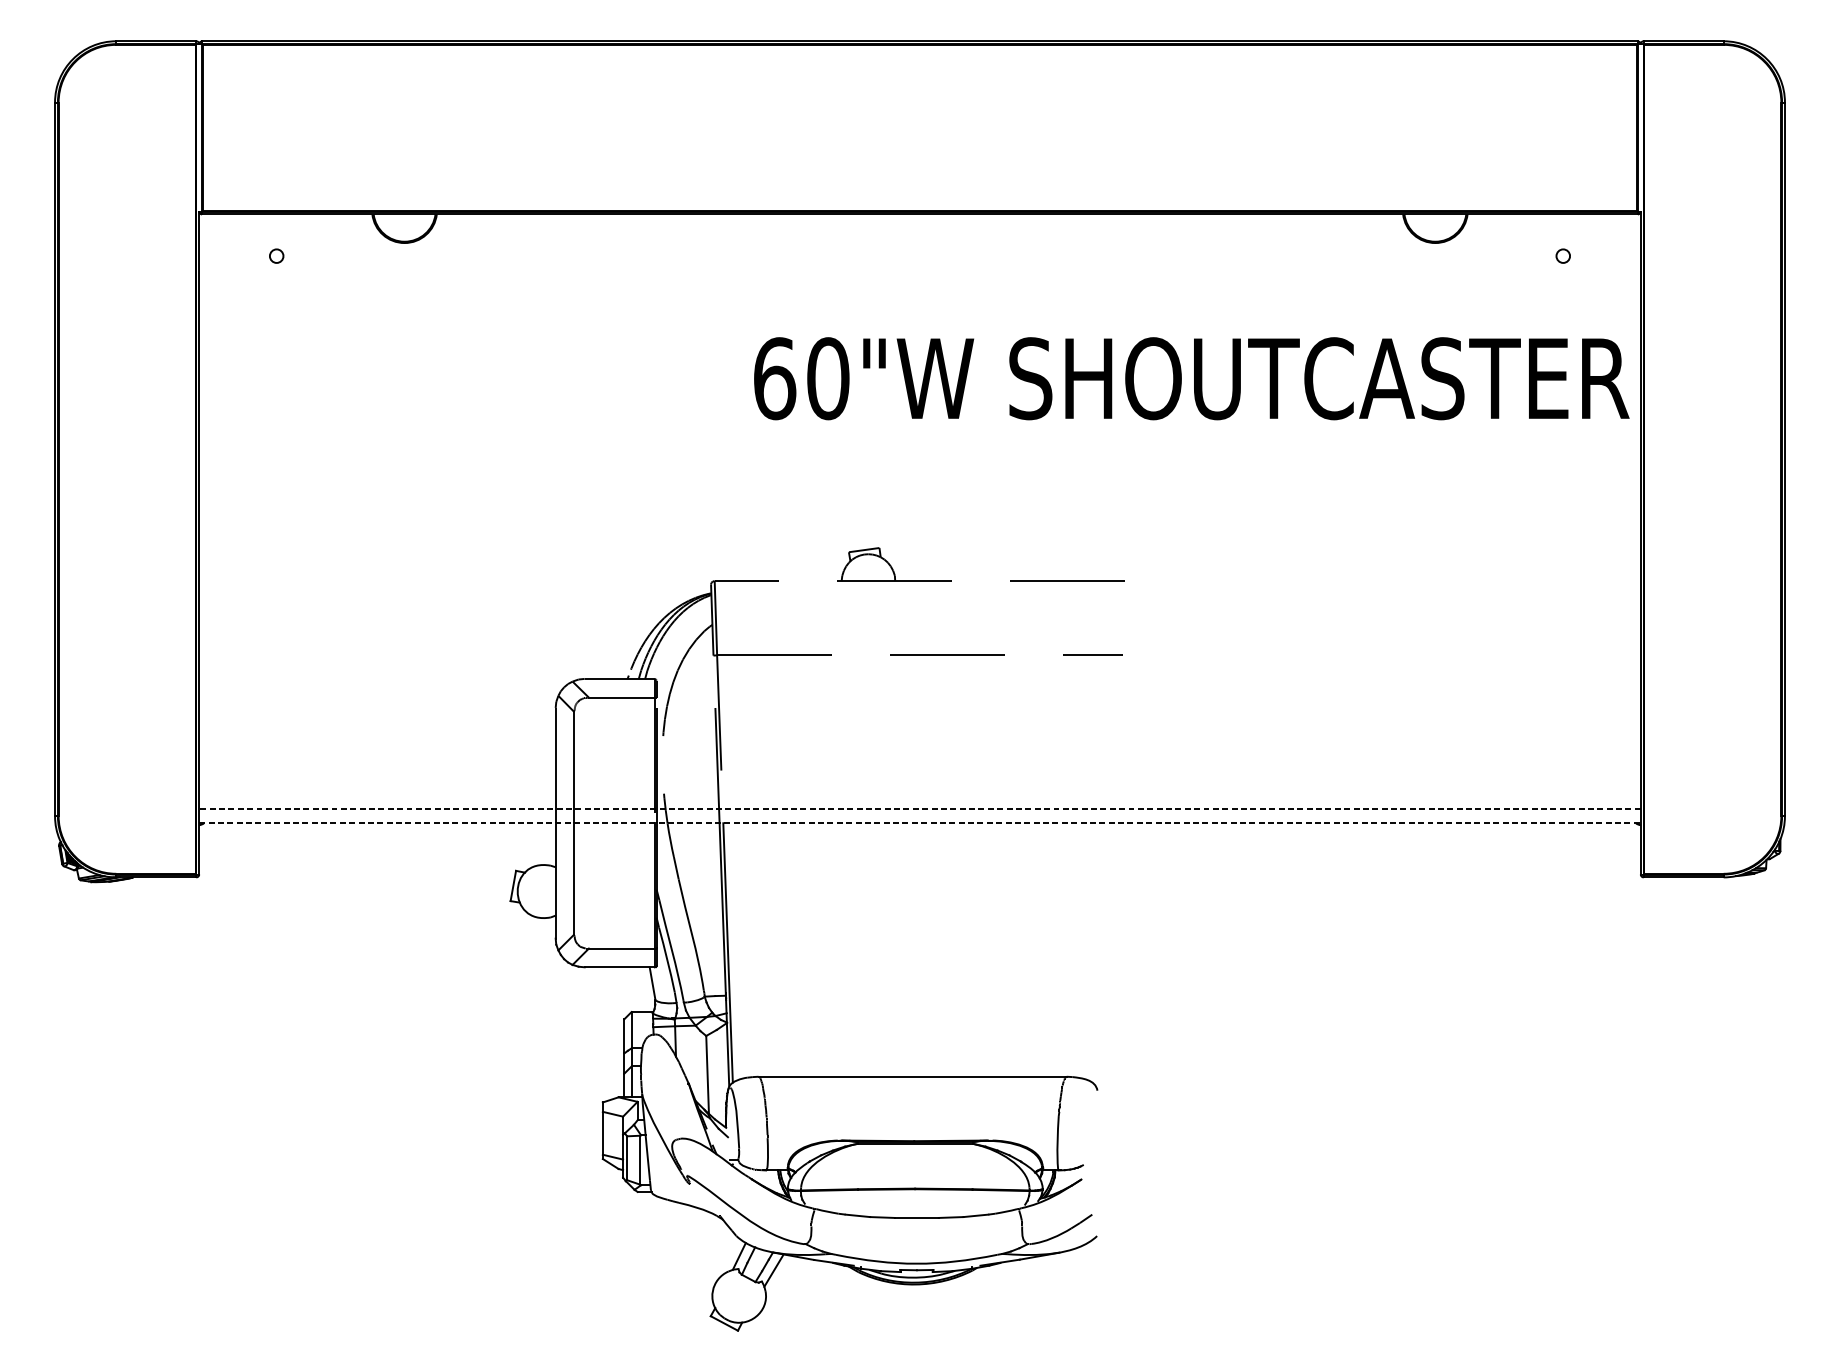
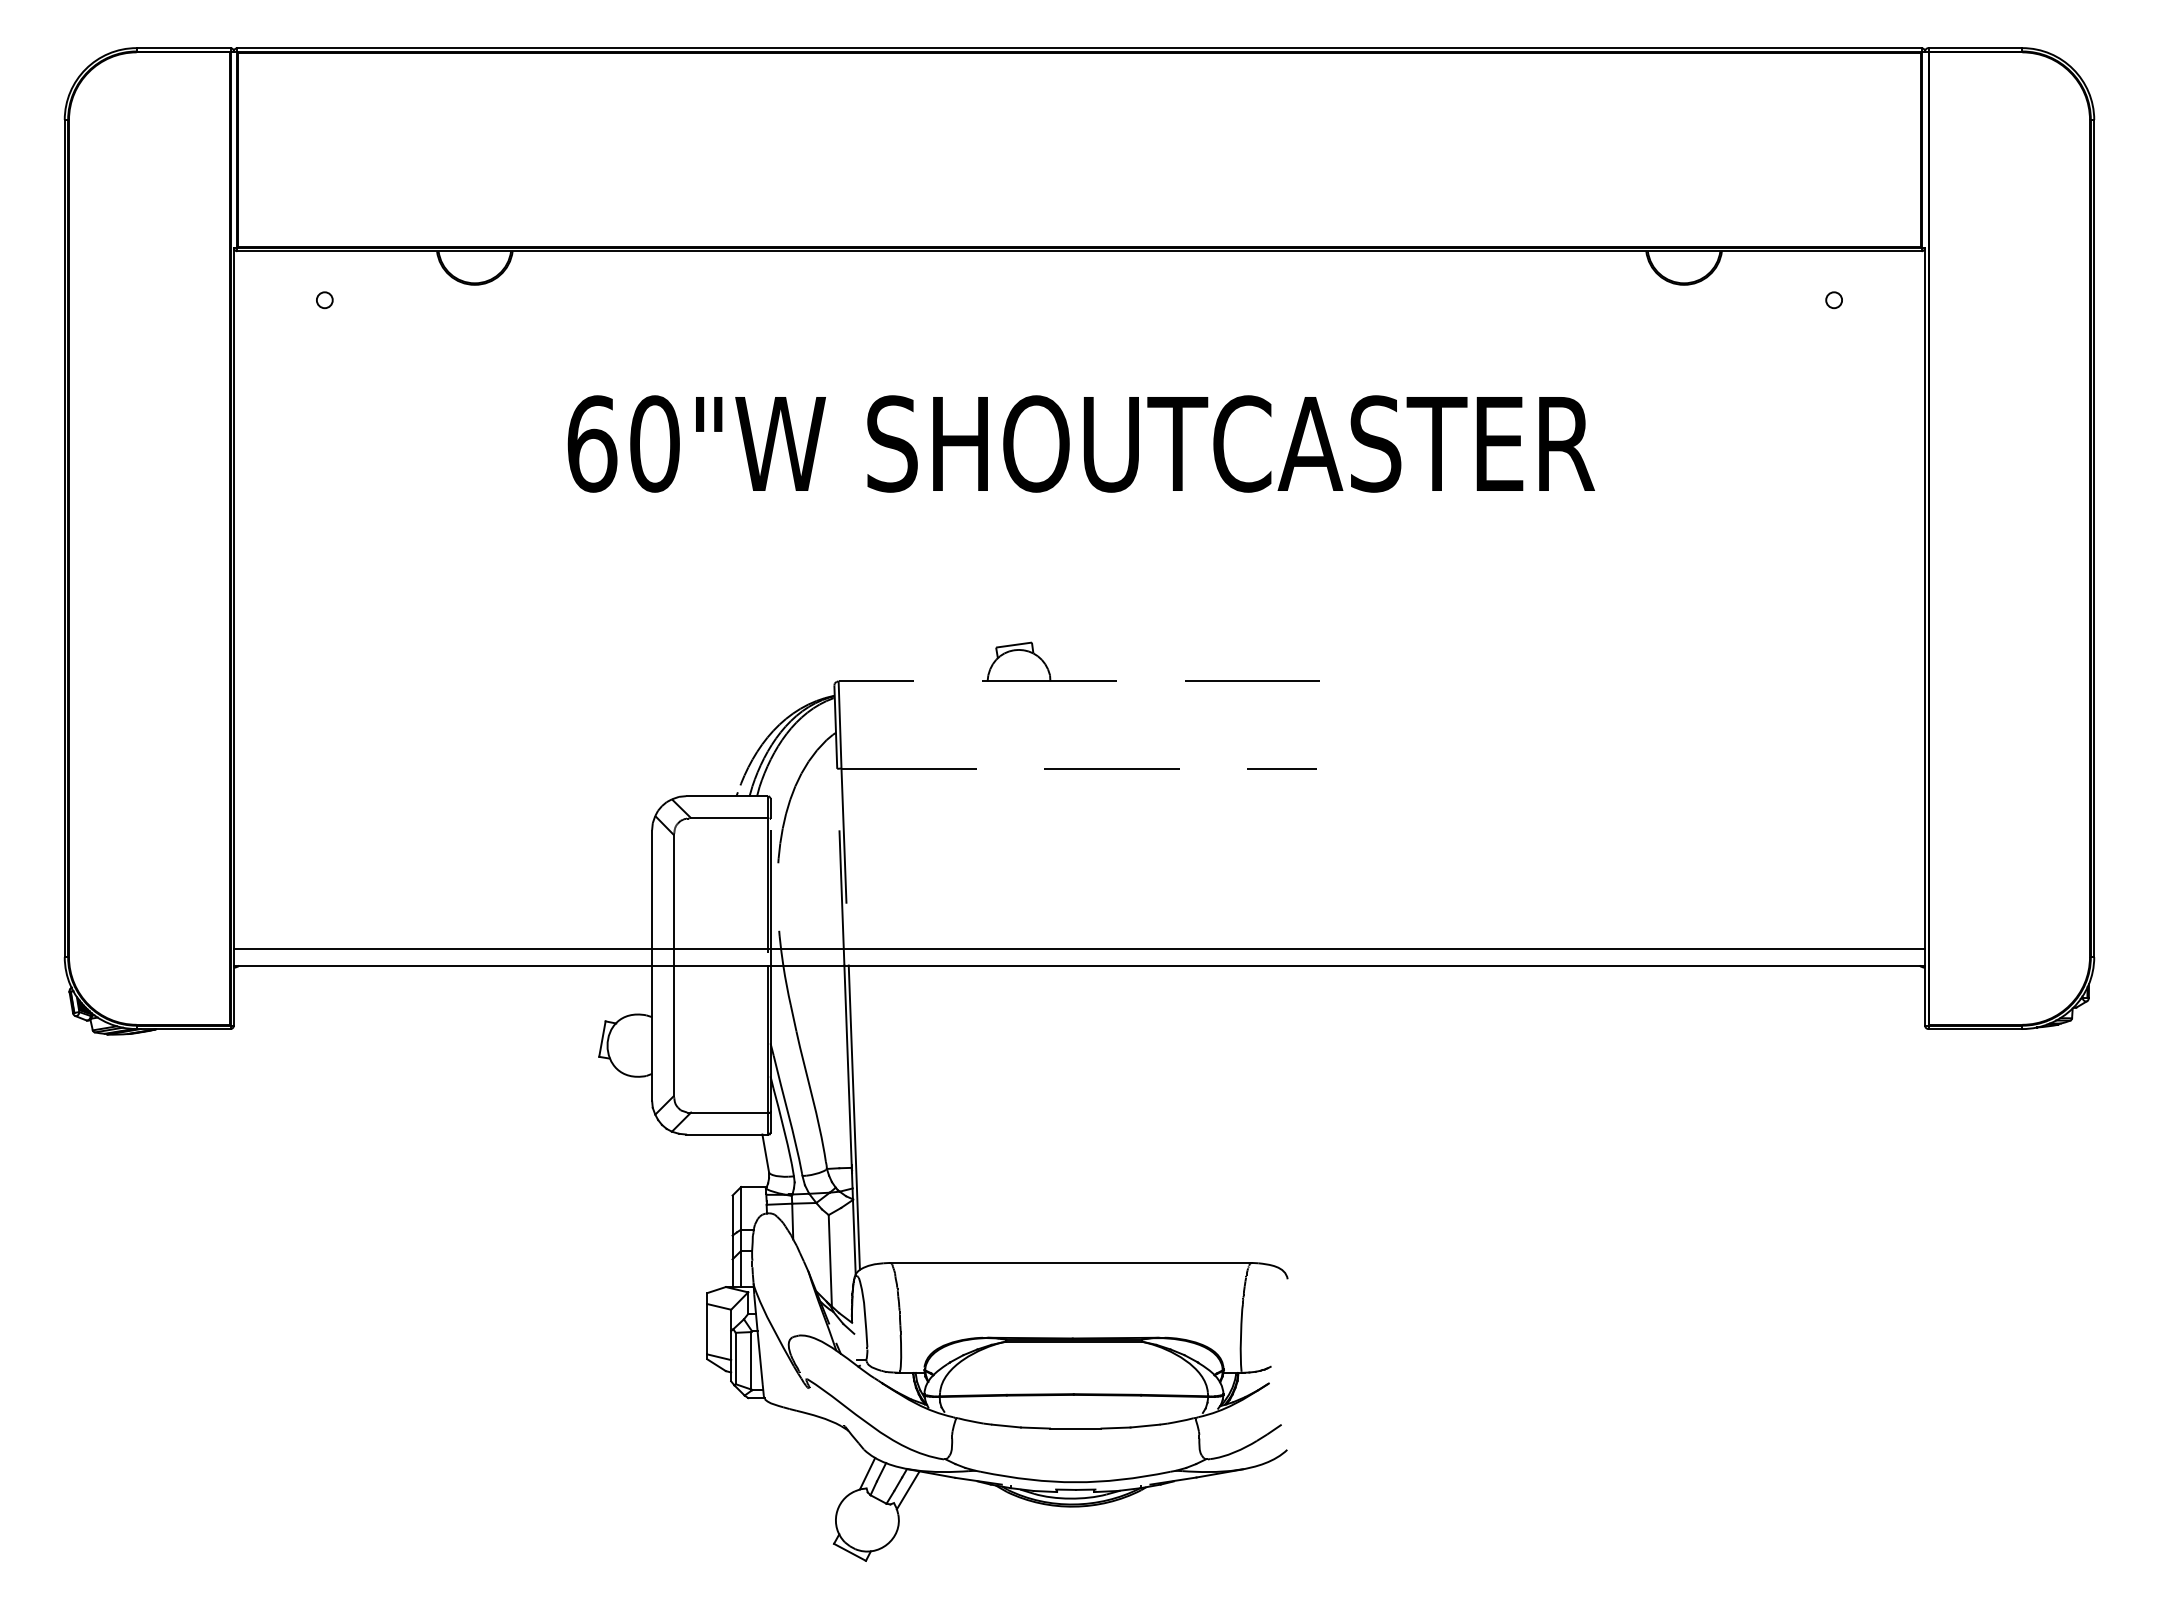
text: (1191, 378) -> (1080, 443), moved
line: (920, 808) -> (1079, 948), dashed -> solid
line: (920, 823) -> (1079, 965), dashed -> solid

